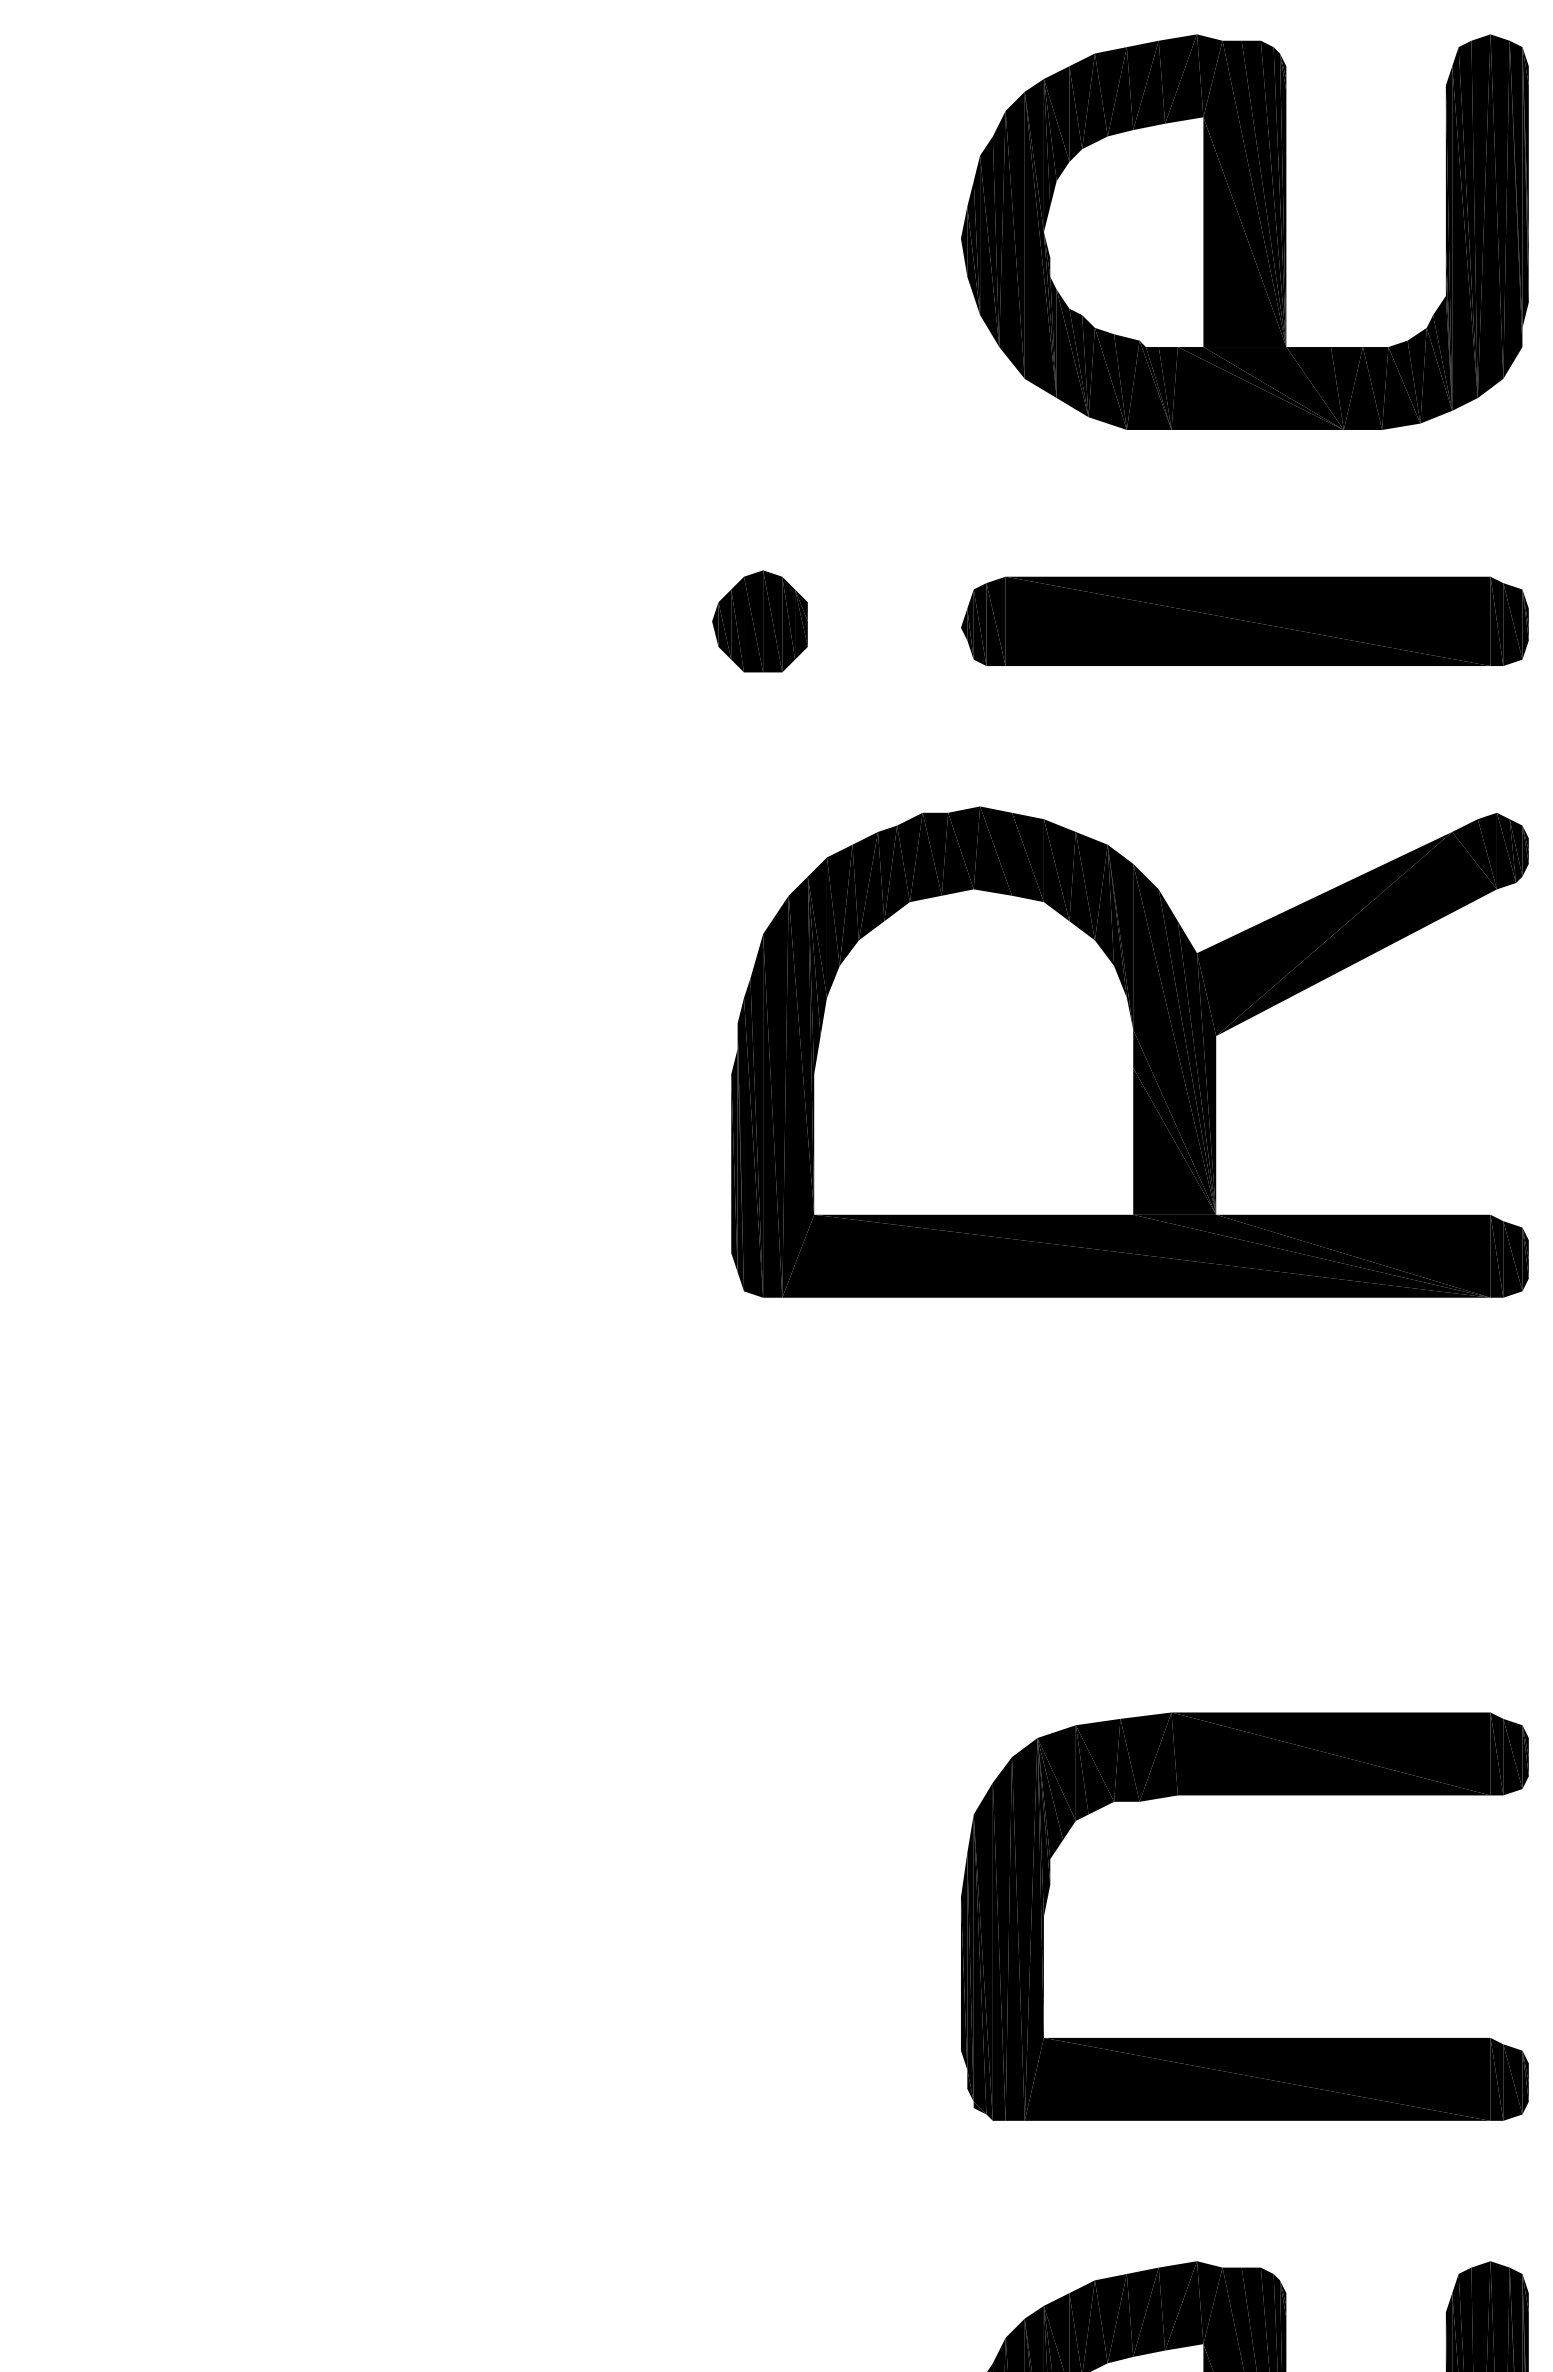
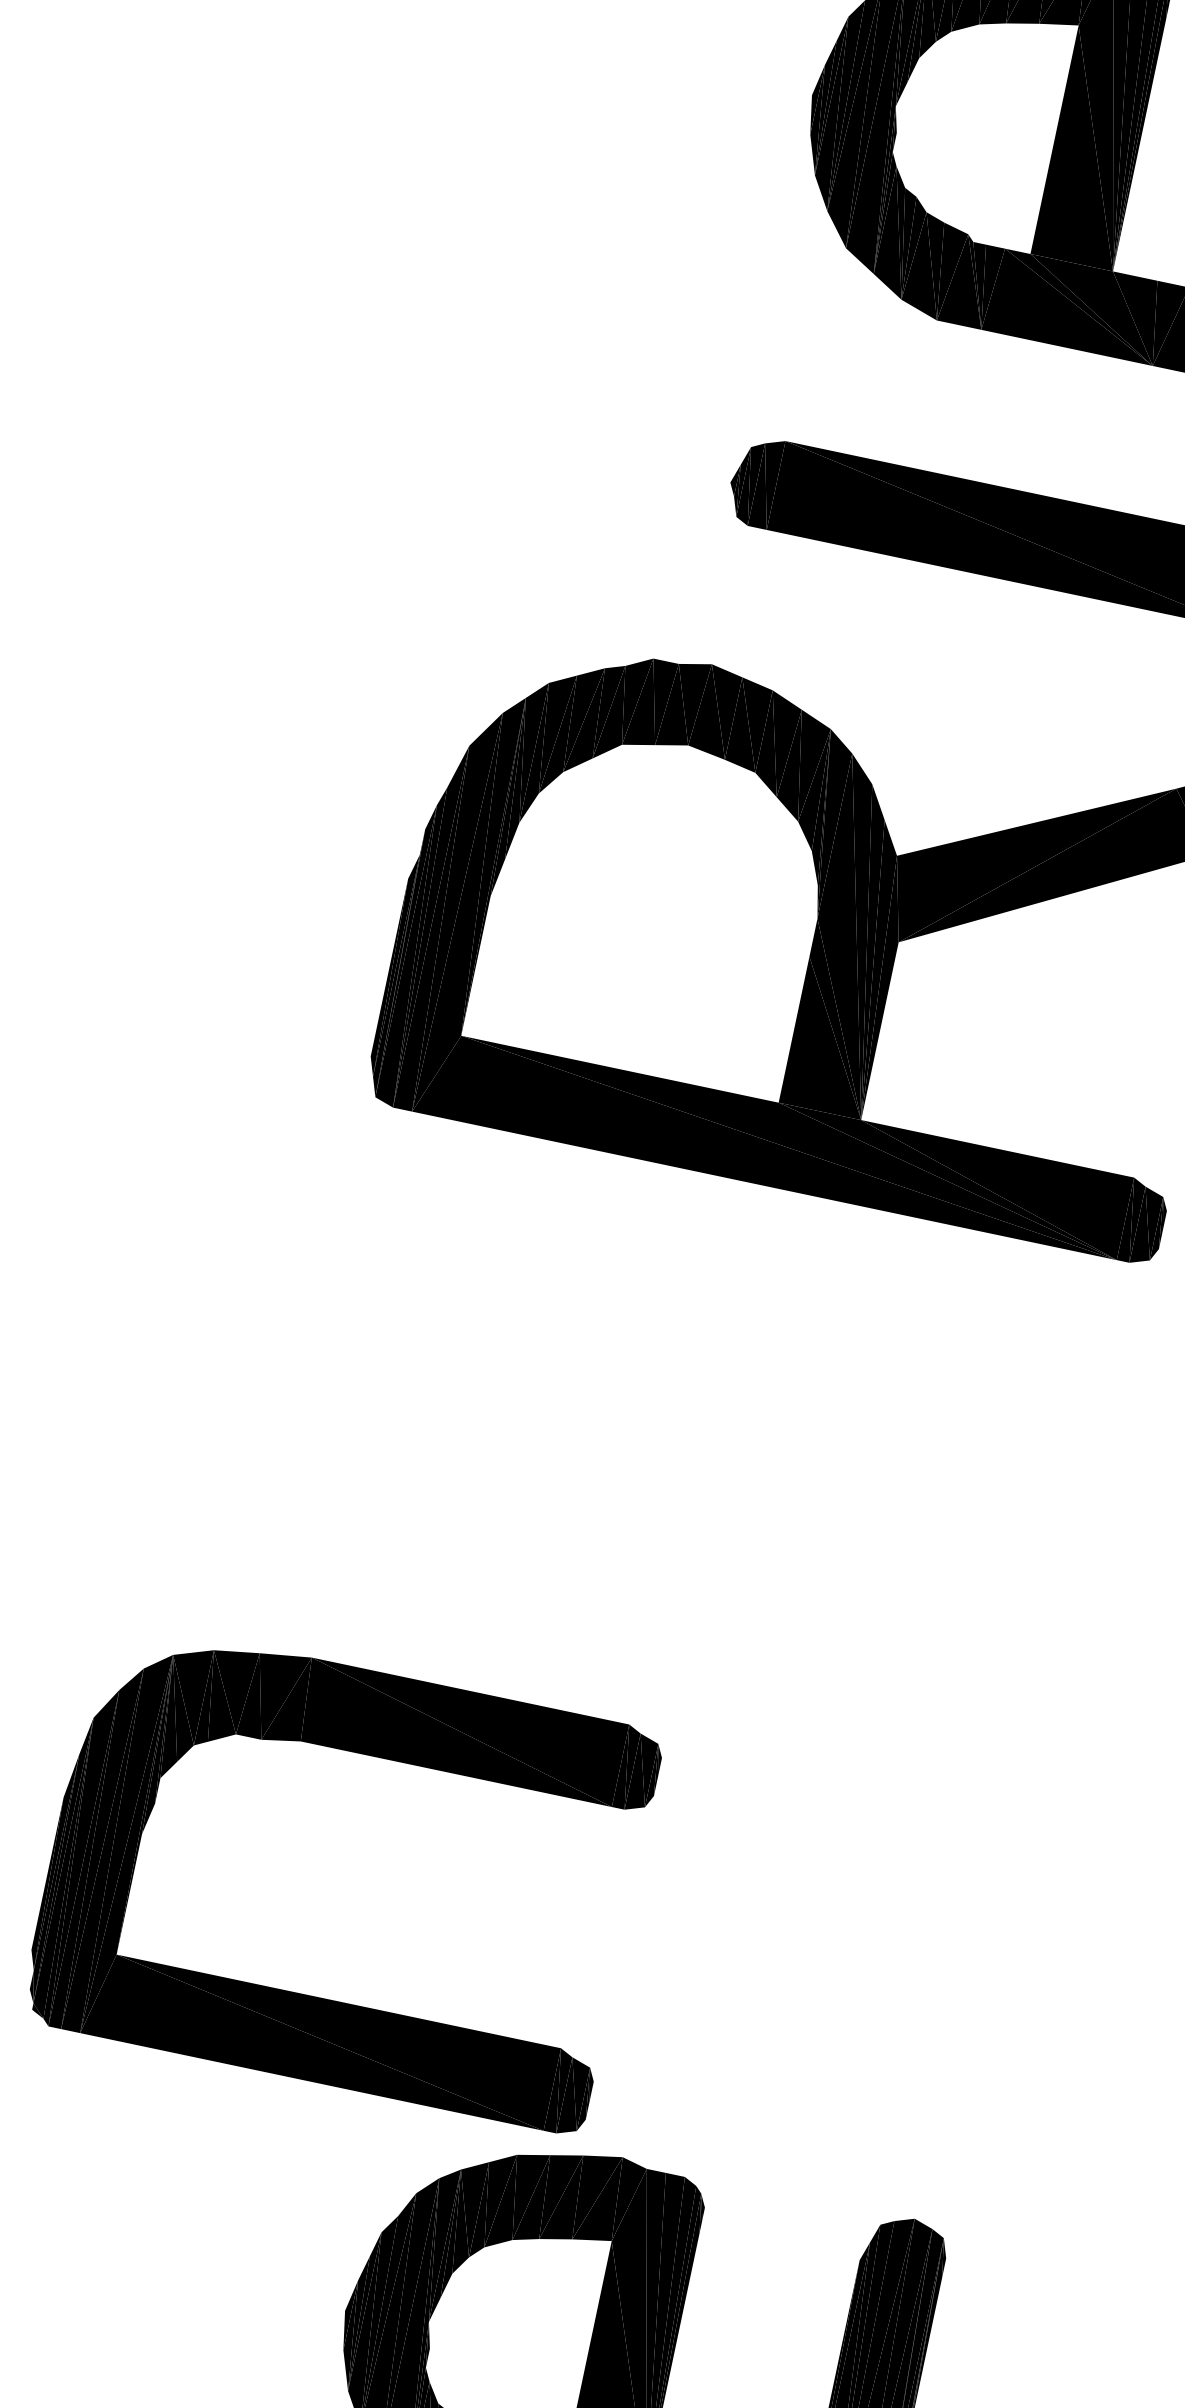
part: (759, 621) -> (531, 434), removed
part: (1244, 1795) -> (367, 1755), moved

